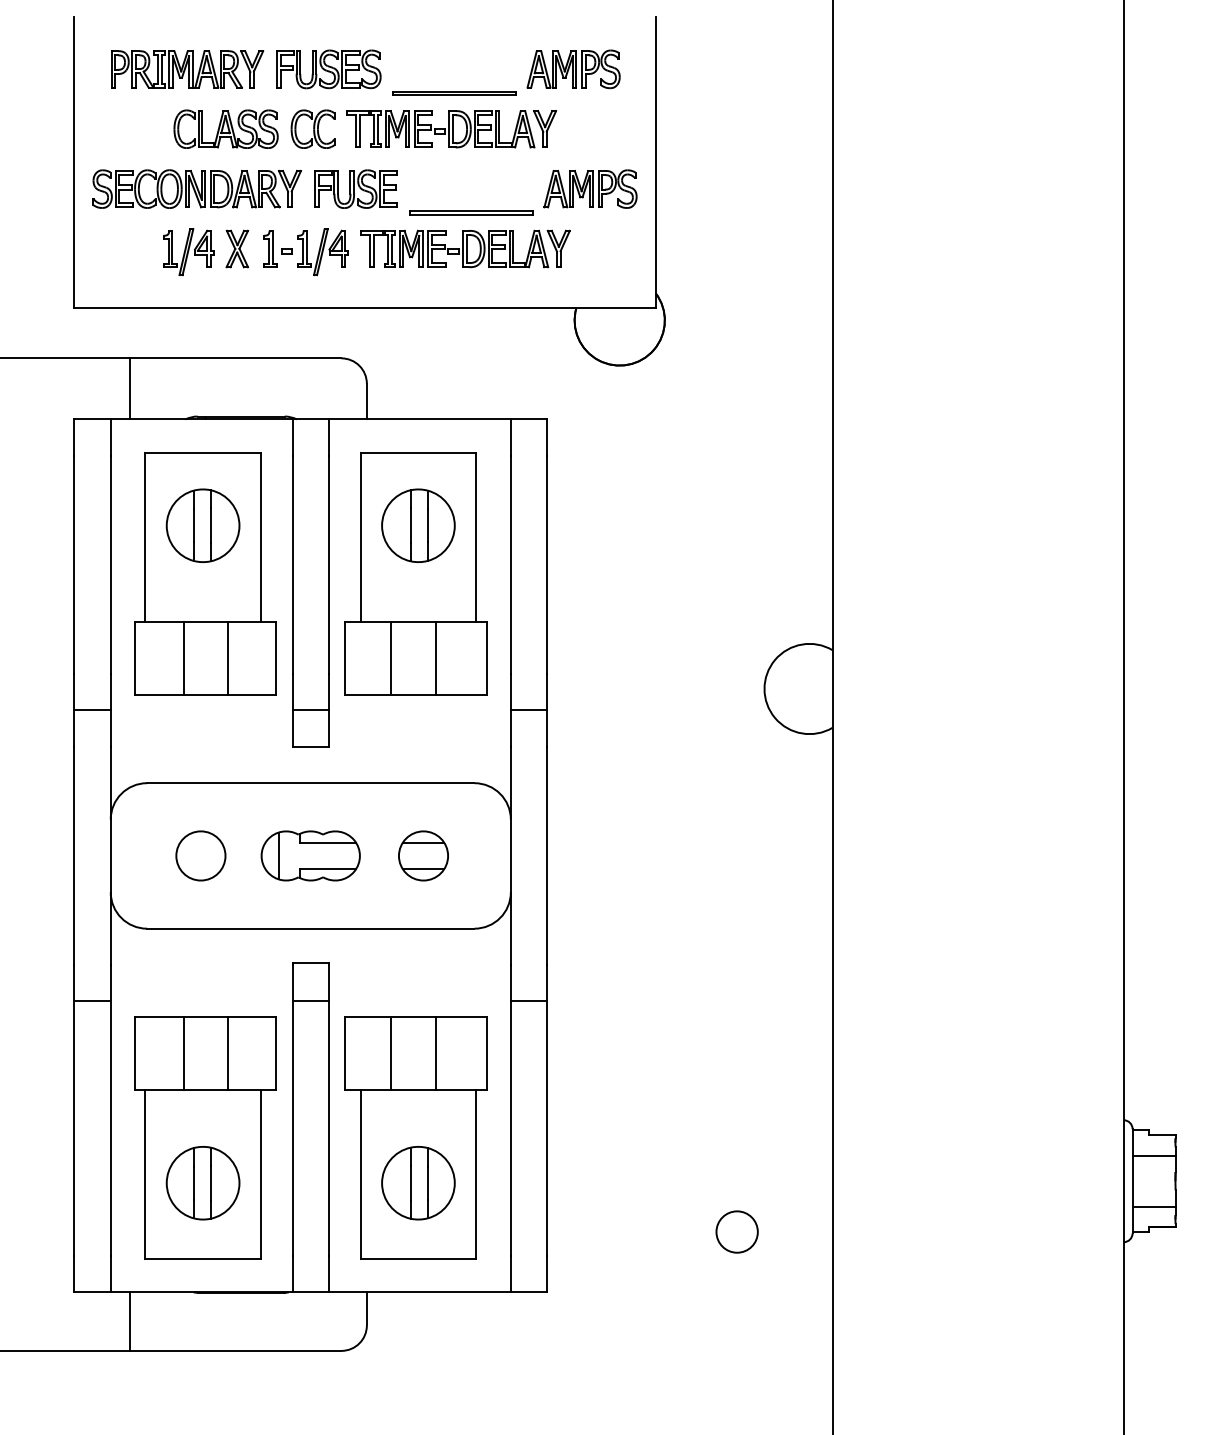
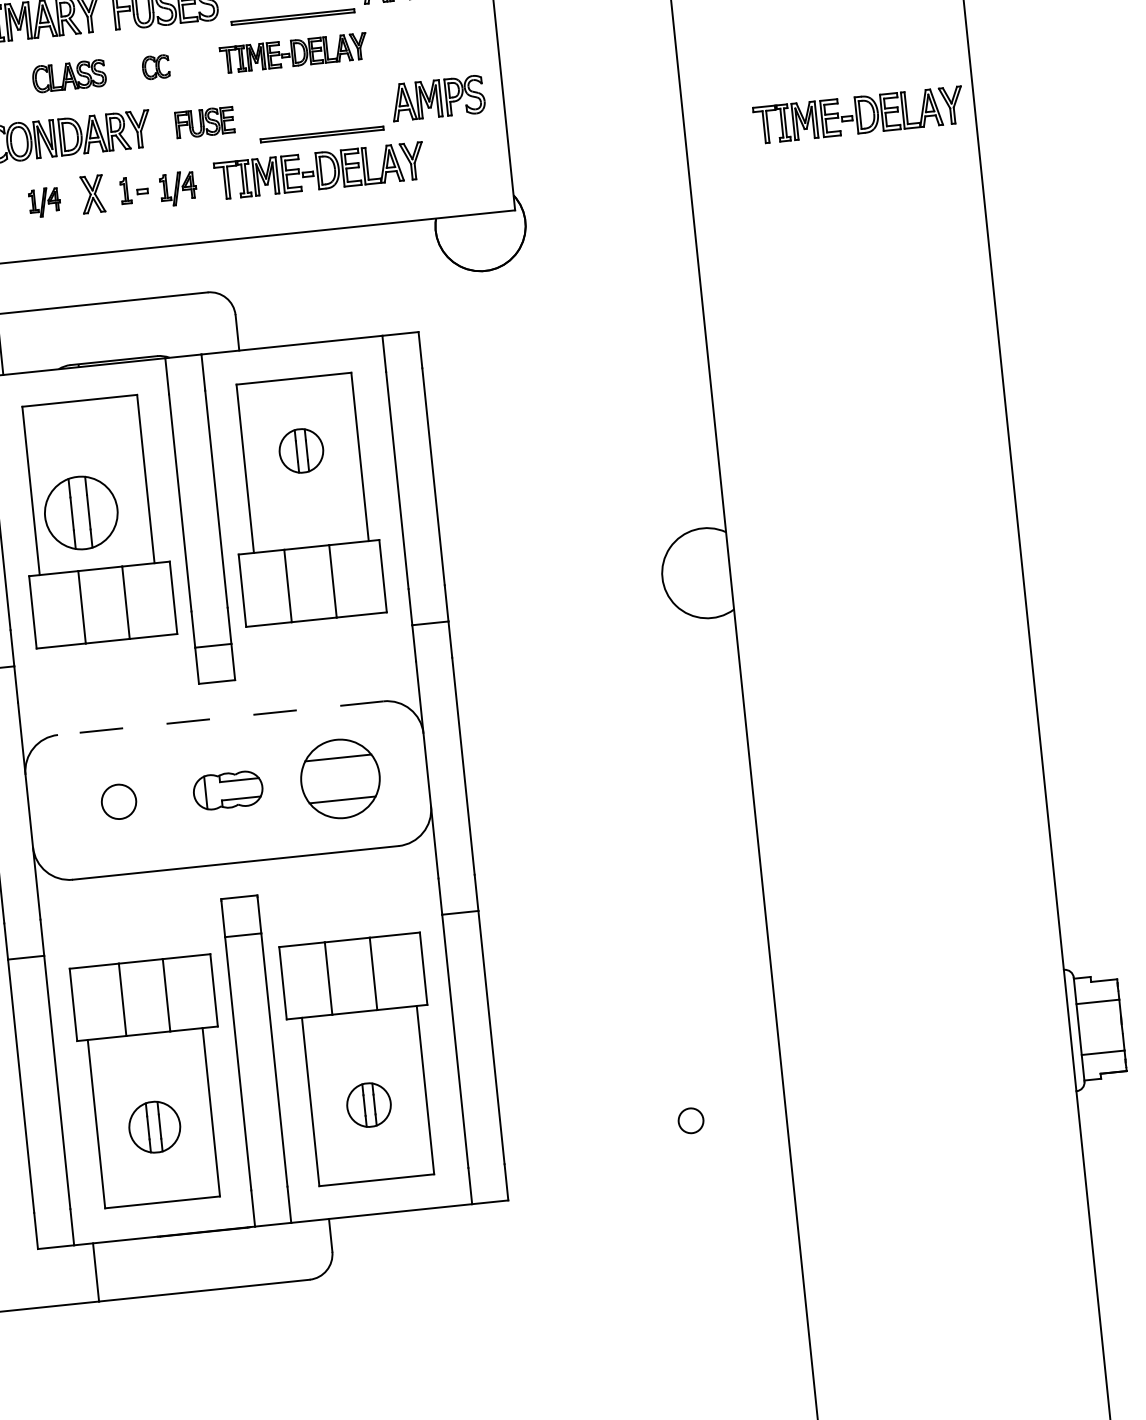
part: (225, 128) -> (68, 75), size x0.7
part: (312, 128) -> (155, 66), size x0.6
part: (451, 129) -> (293, 53), size x0.7
part: (355, 188) -> (204, 122), size x0.7
part: (270, 248) -> (125, 190), size x0.7
part: (1007, 248) -> (858, 114), added
part: (188, 251) -> (44, 201), size x0.6
part: (322, 252) -> (177, 189), size x0.7
part: (202, 525) -> (80, 512), moved
part: (418, 525) -> (301, 450), size x0.6
line: (310, 783) -> (220, 718), solid -> dashed
circle: (200, 855) -> (118, 801), size x0.7
part: (310, 855) -> (227, 790), size x0.7
part: (423, 855) -> (340, 778), size x1.6
part: (202, 1183) -> (154, 1127), size x0.7
part: (418, 1183) -> (369, 1105), size x0.6
circle: (736, 1231) -> (690, 1120), size x0.6

